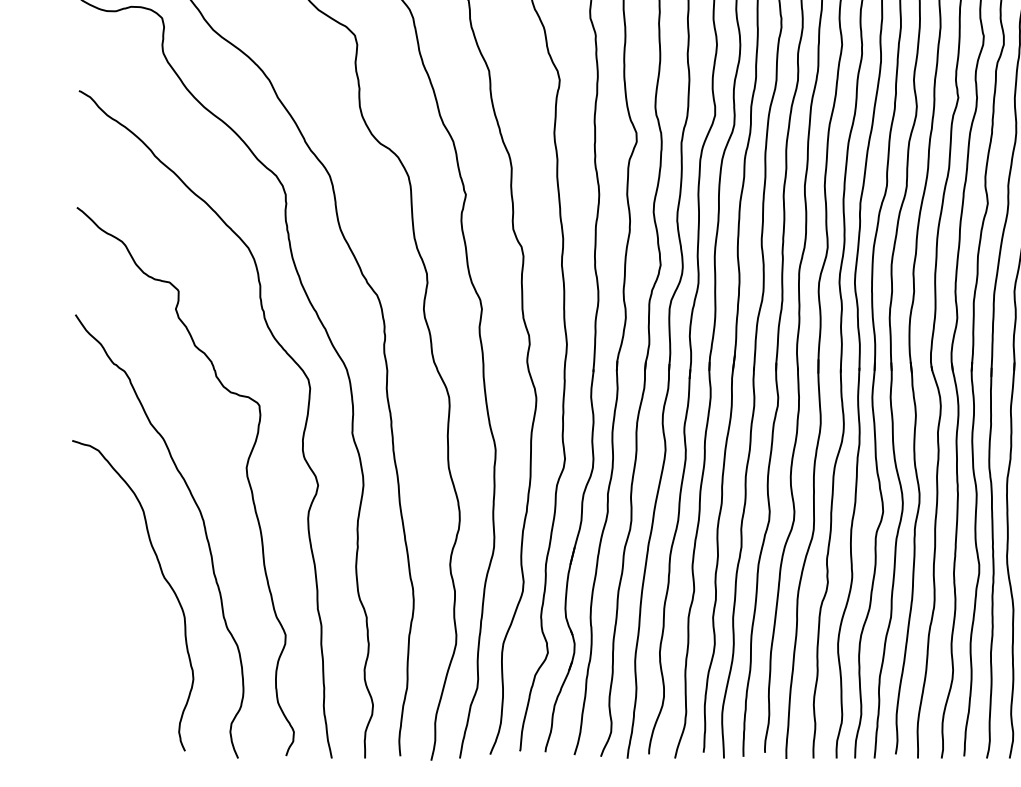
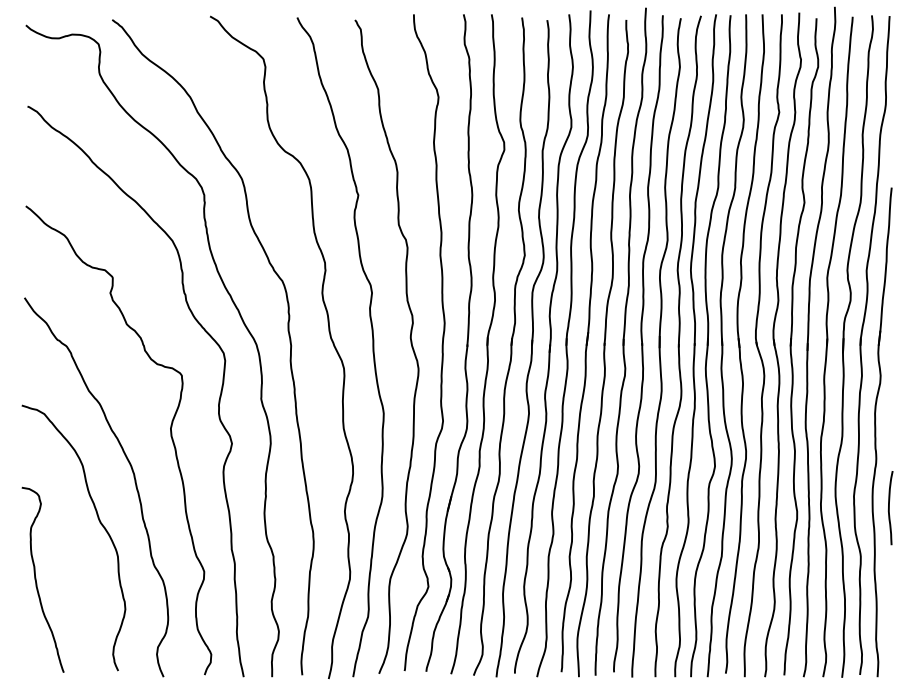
curve: (89, 644) -> (36, 579), added

